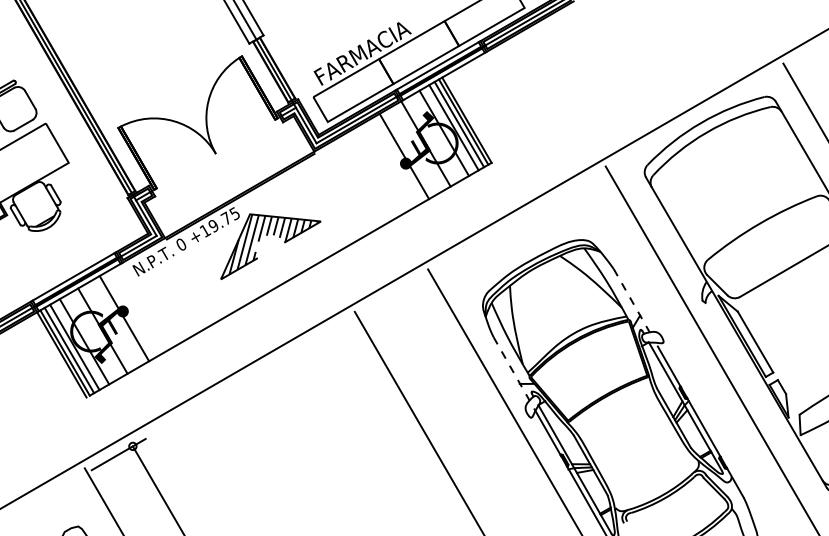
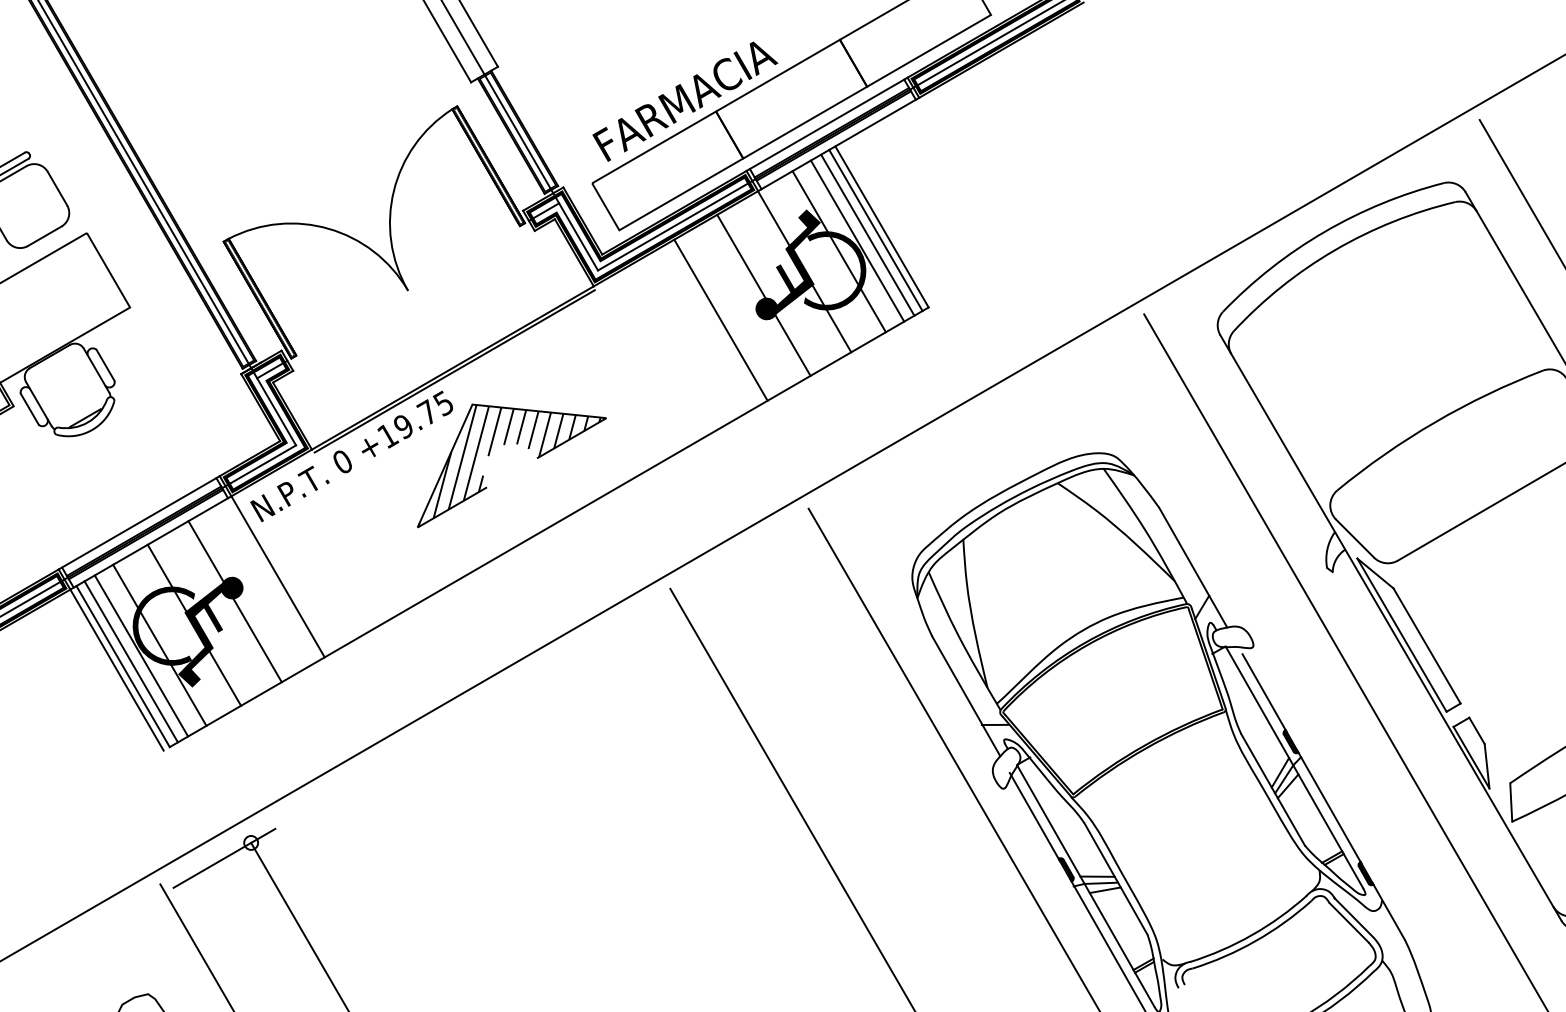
line: (381, 169) -> (720, 319), added
line: (631, 301) -> (1192, 569), dashed -> solid
line: (146, 305) -> (276, 576), added
line: (511, 369) -> (966, 697), dashed -> solid

